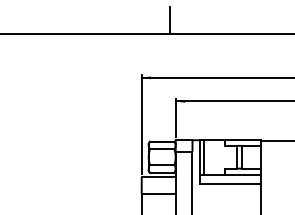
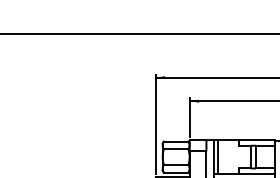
line: (169, 20) -> (183, 20), removed

